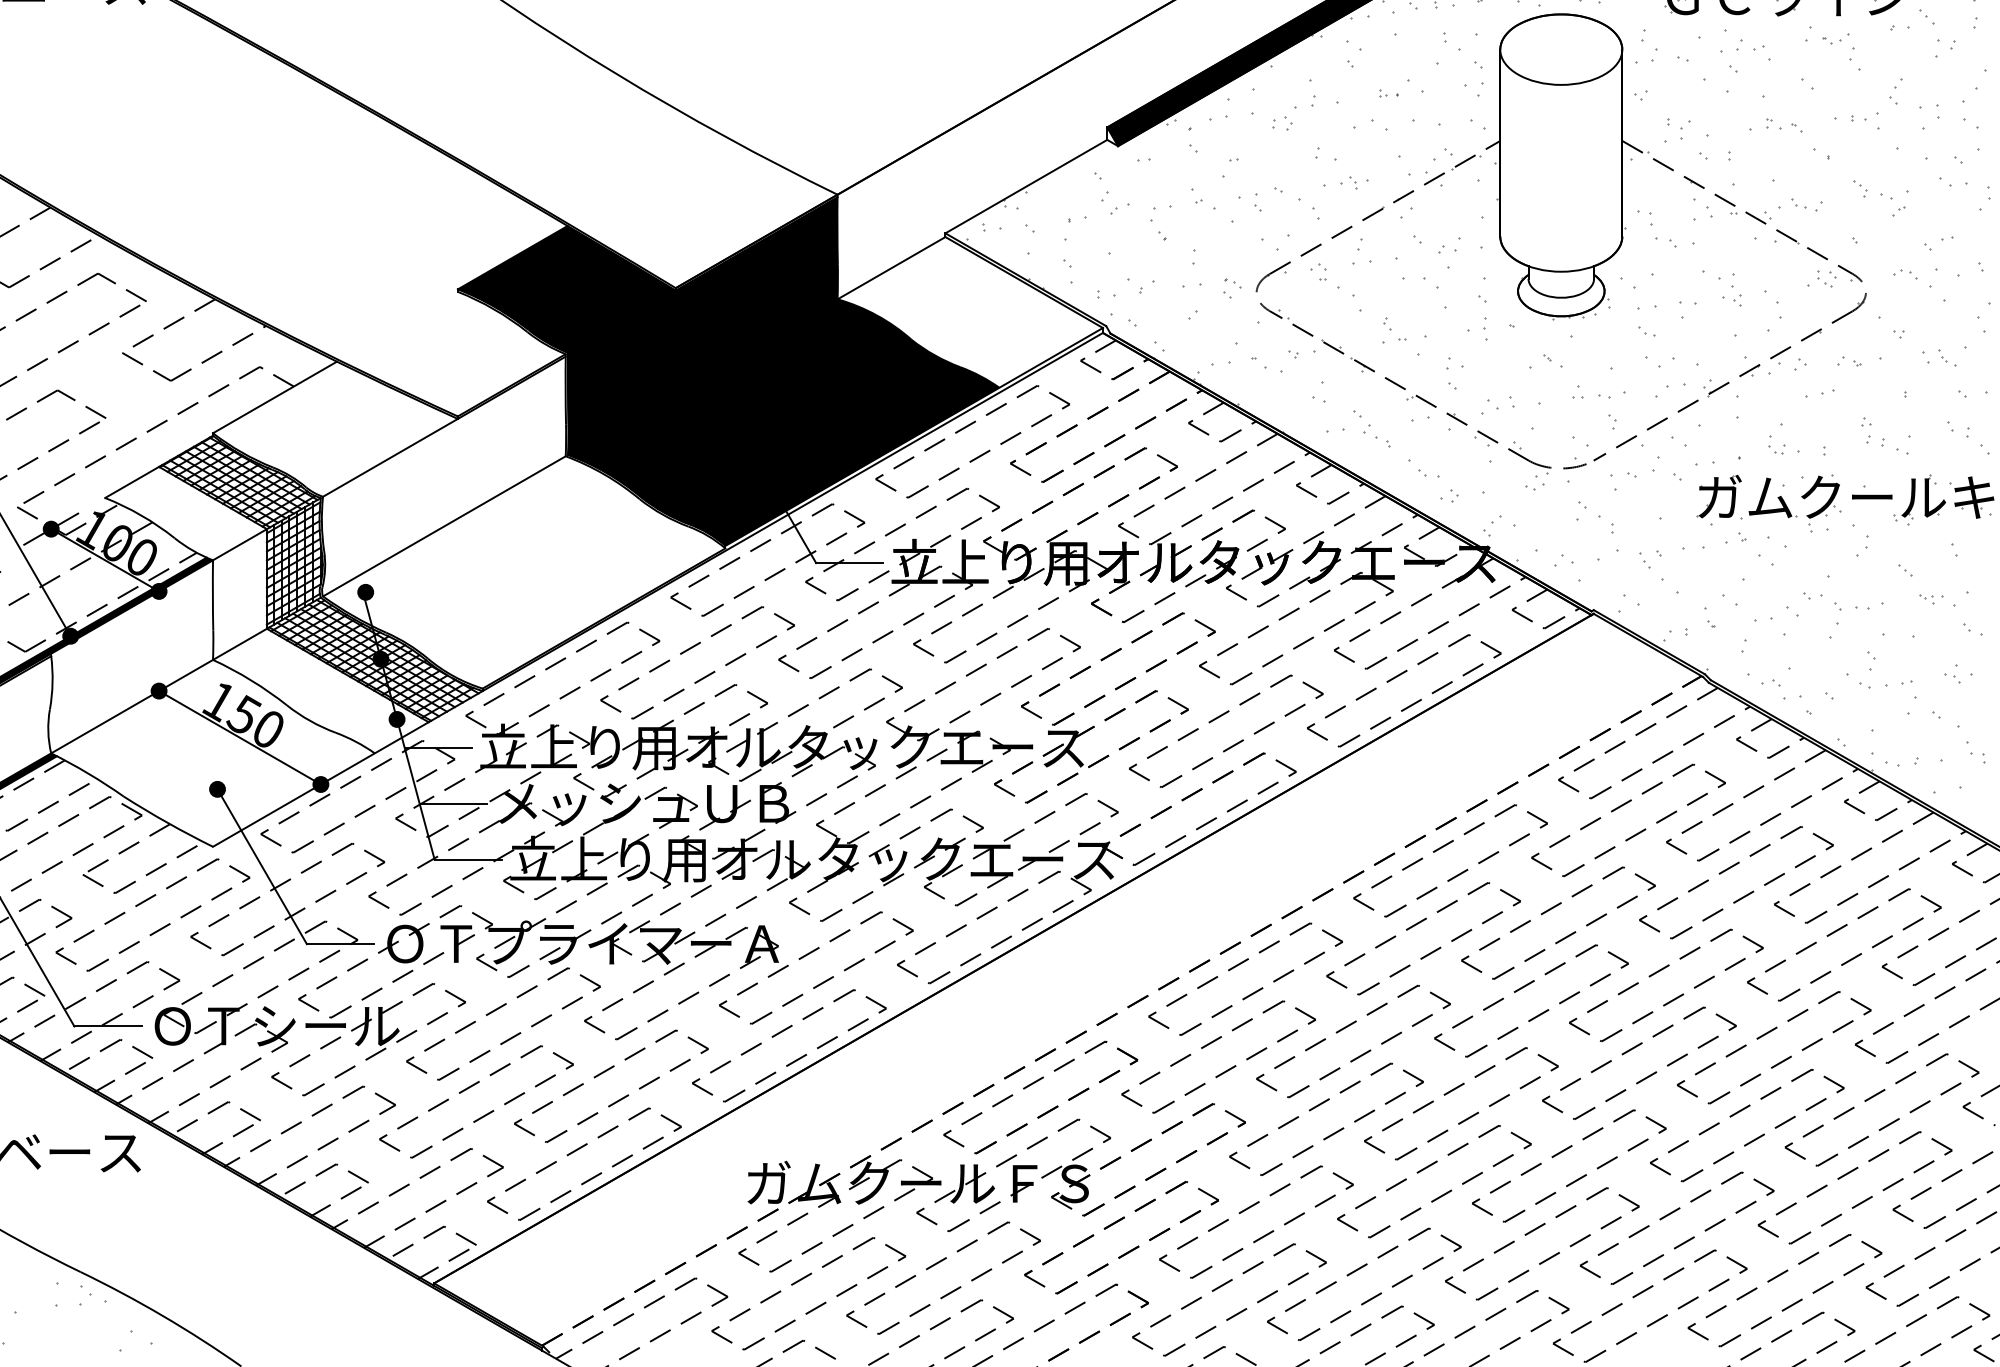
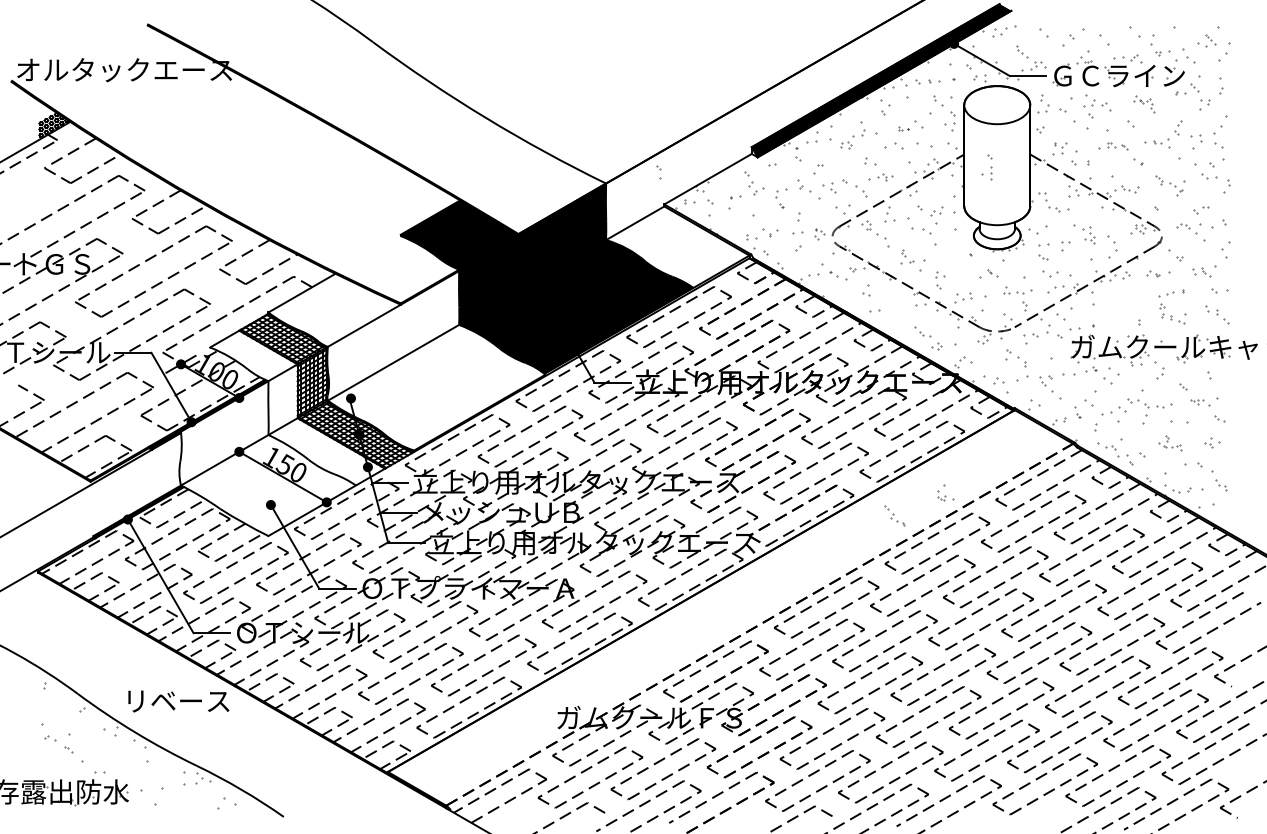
part: (1833, 48) -> (1144, 104), size x0.7
part: (1067, 272) -> (658, 172), moved
part: (1476, 318) -> (986, 167), moved
part: (1820, 394) -> (1166, 294), moved
part: (1371, 427) -> (894, 515), moved
part: (1783, 438) -> (945, 492), moved
part: (1881, 675) -> (1170, 443), size x0.6

